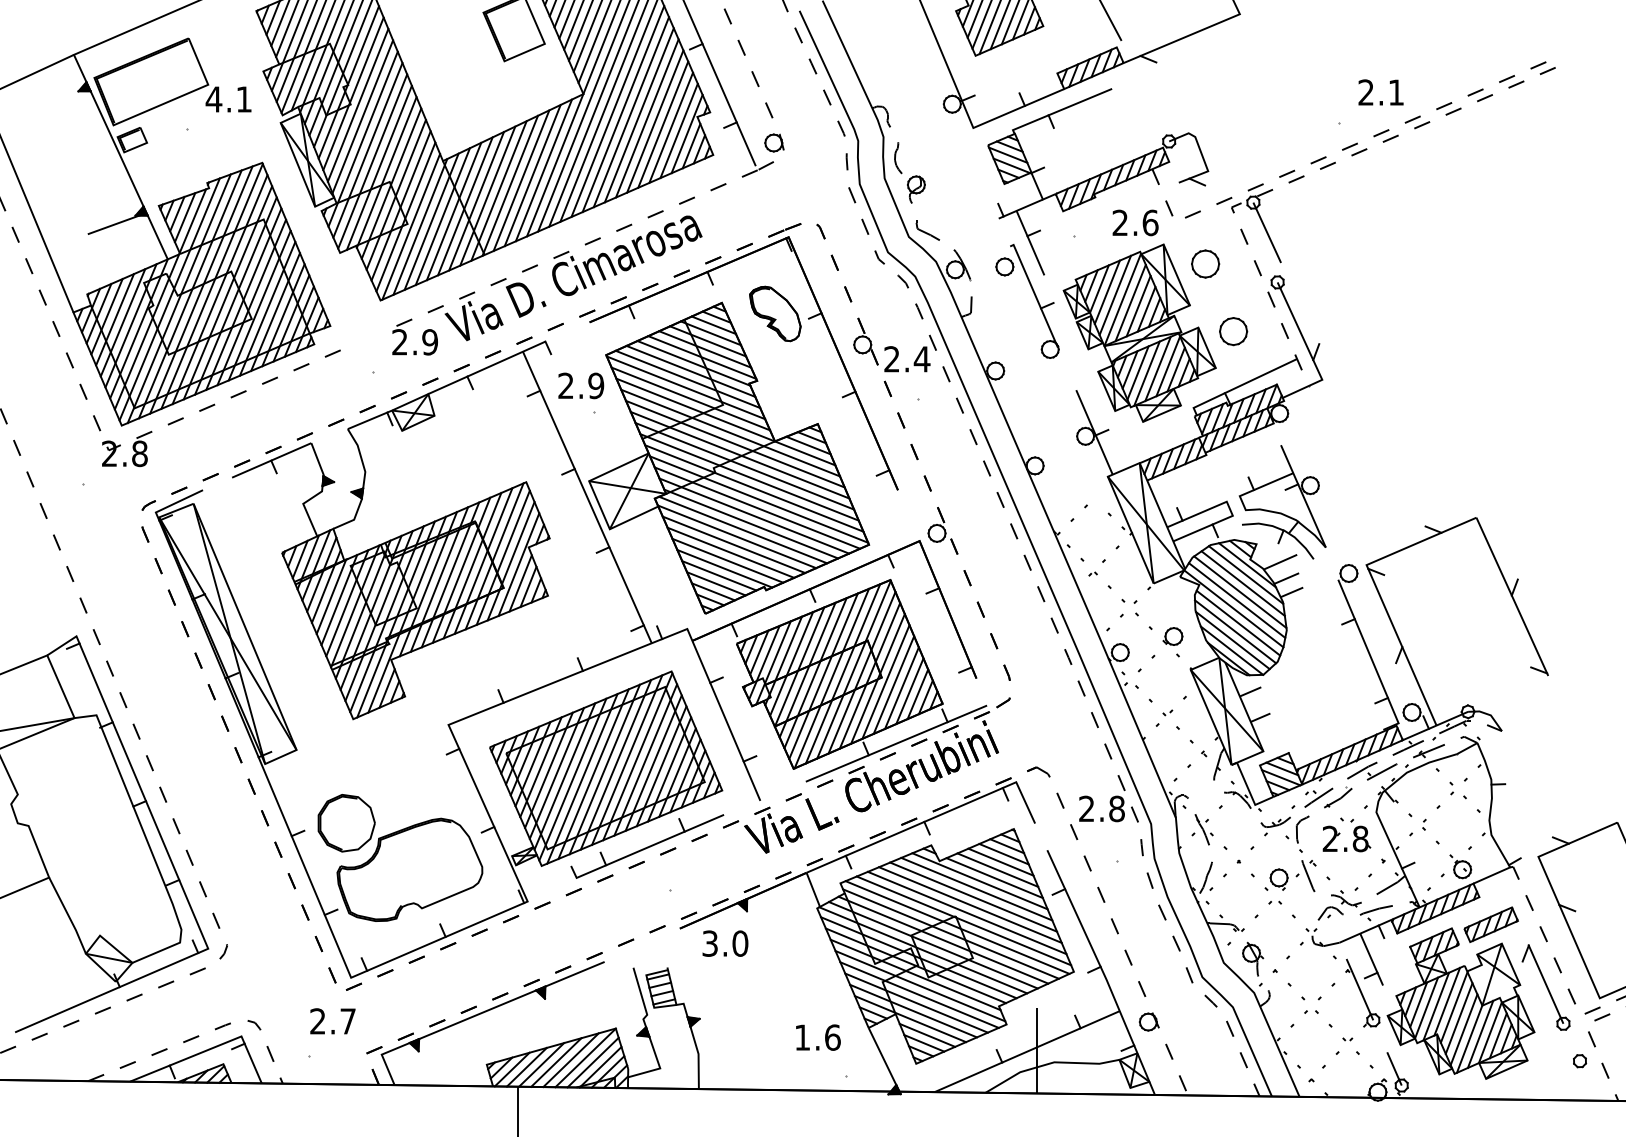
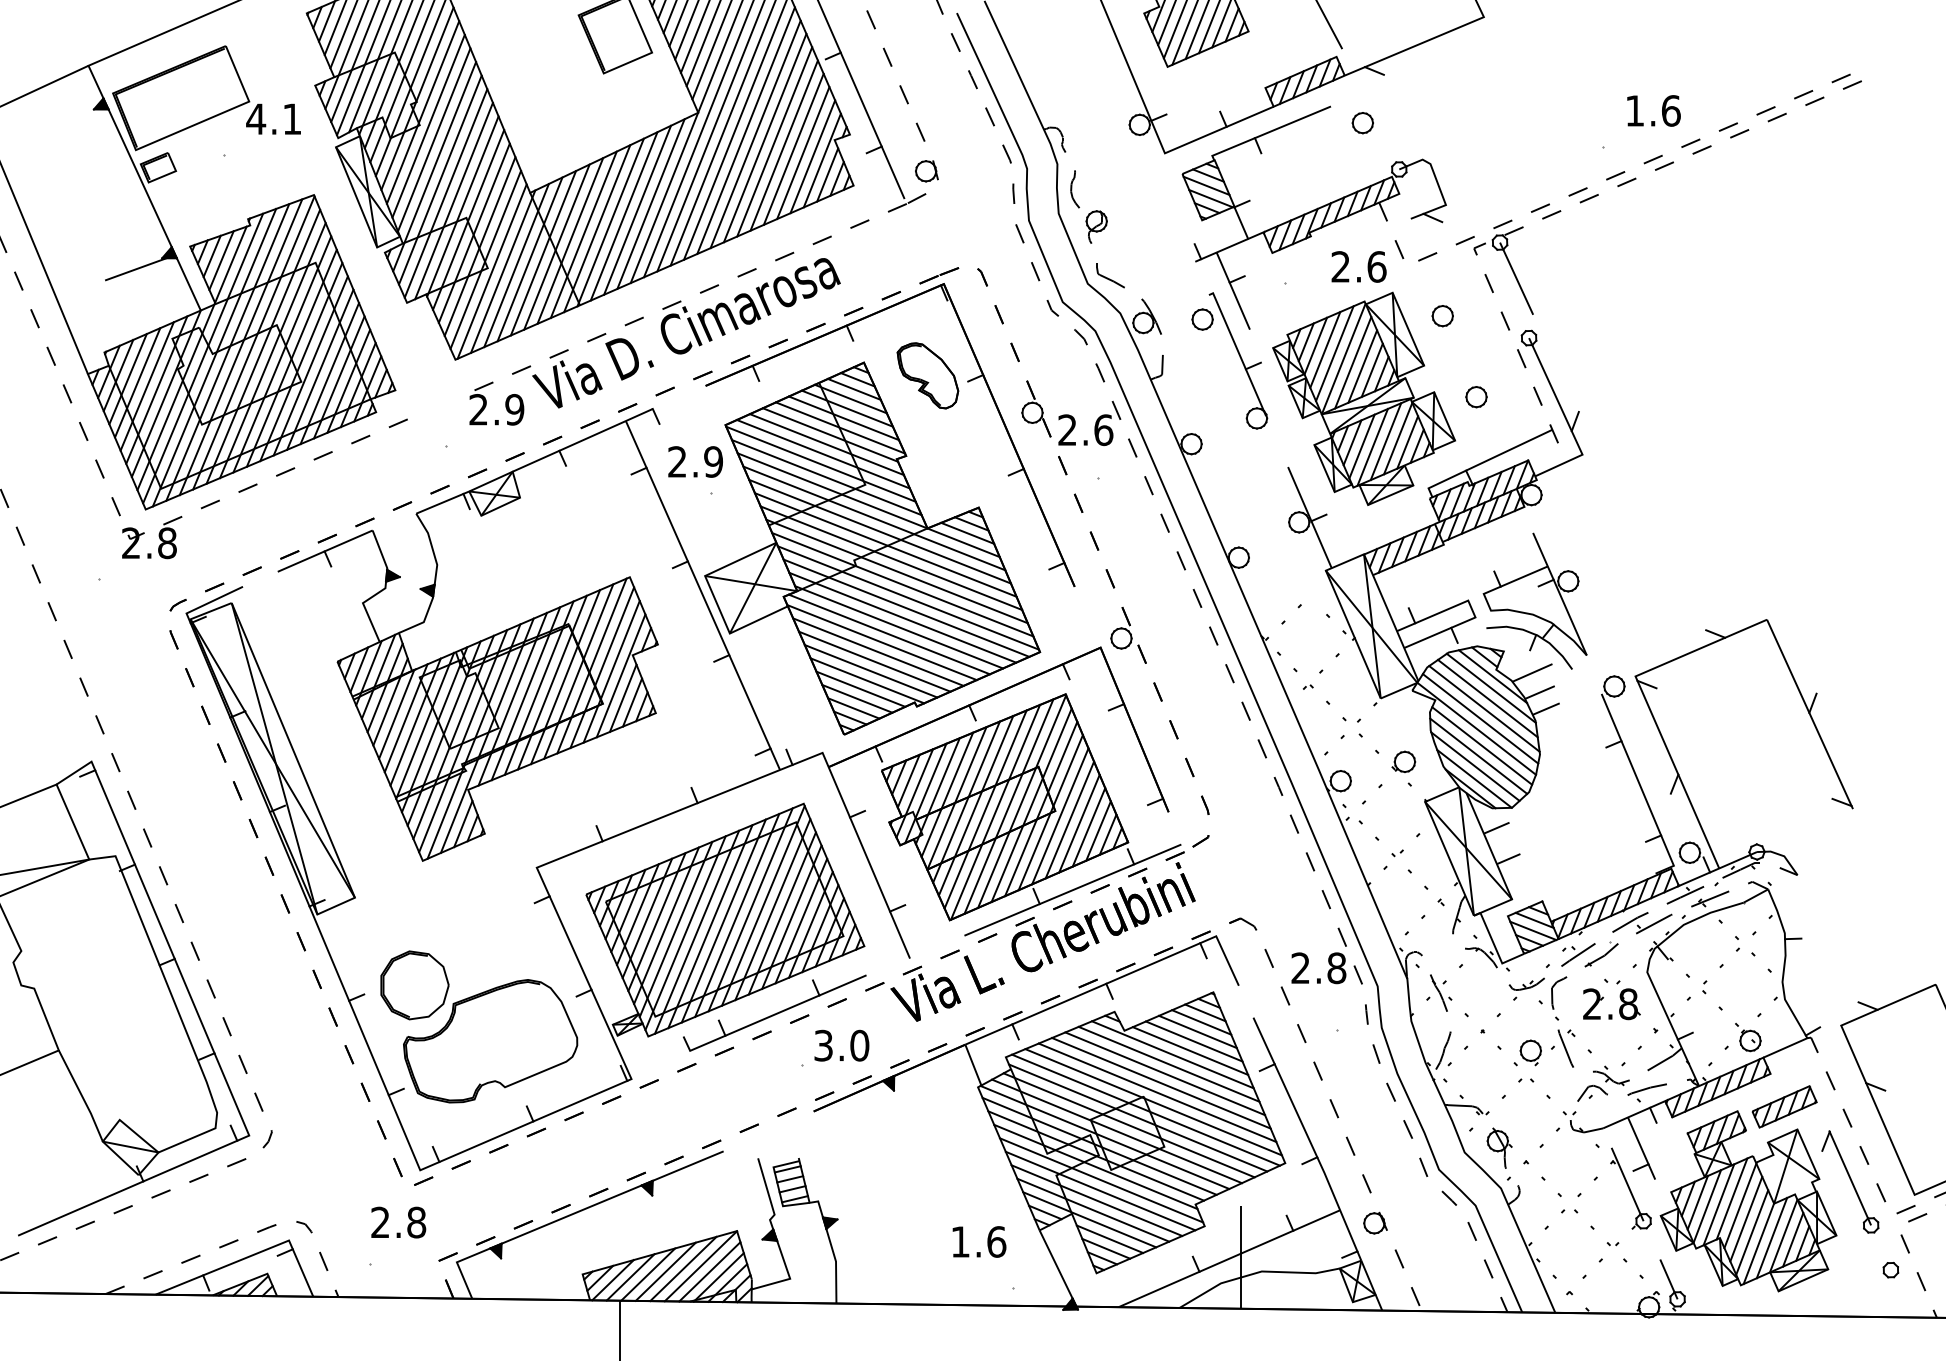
text: (1381, 92) -> (1653, 110), 2.1 -> 1.6
part: (1138, 102) -> (1362, 122), added
part: (1205, 263) -> (1442, 315), size x0.62
part: (1233, 331) -> (1476, 396), size x0.62
text: (921, 359) -> (1102, 430), 2.4 -> 2.6
text: (725, 943) -> (841, 1045), moved
text: (348, 1021) -> (417, 1222), 2.7 -> 2.8

